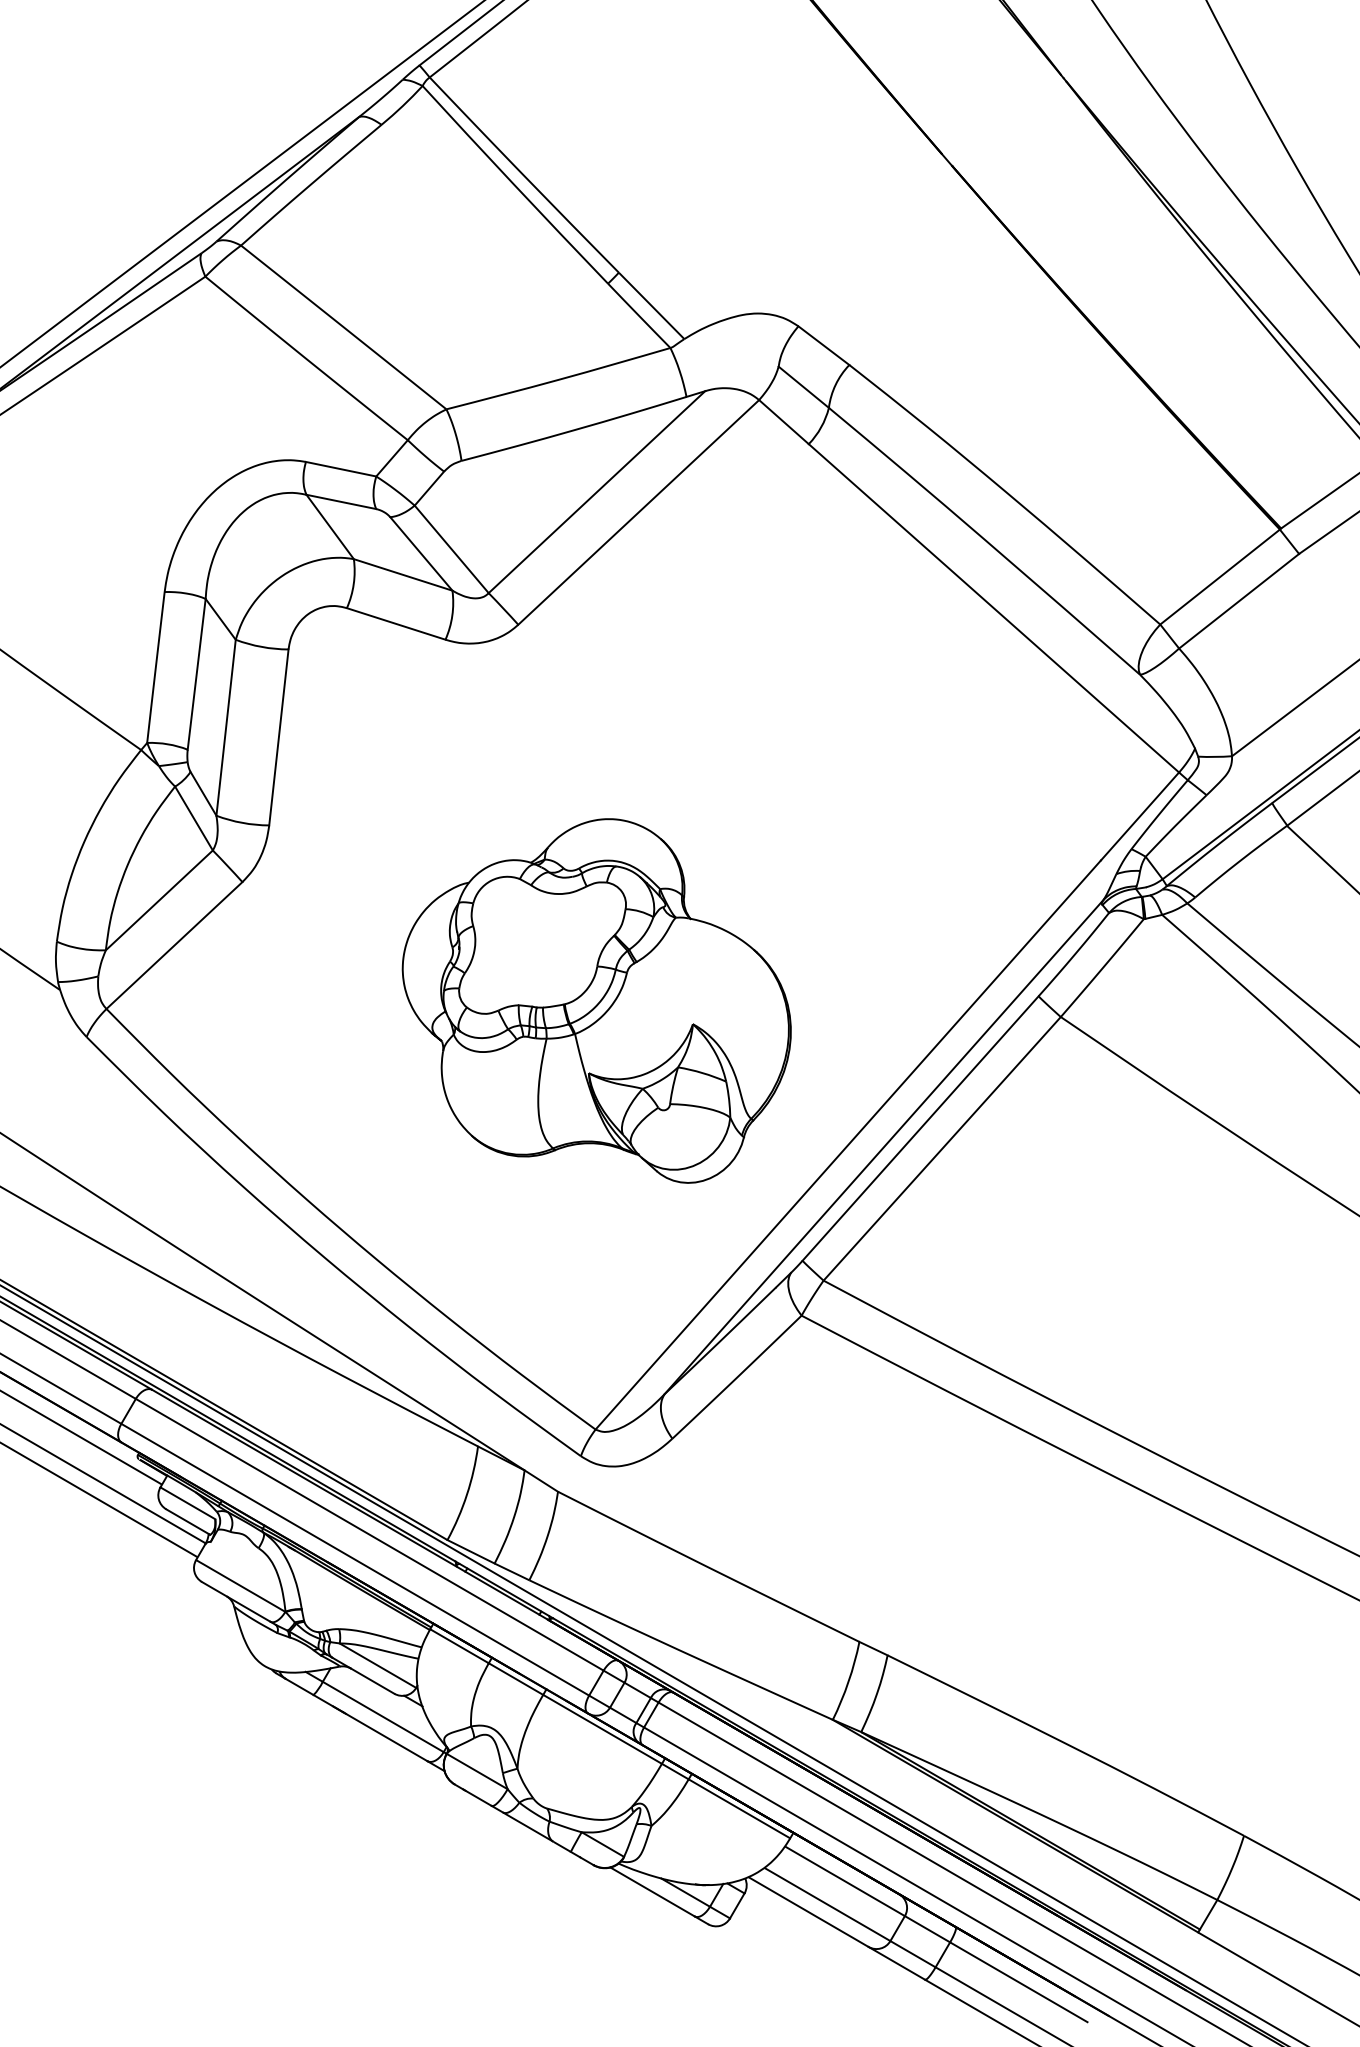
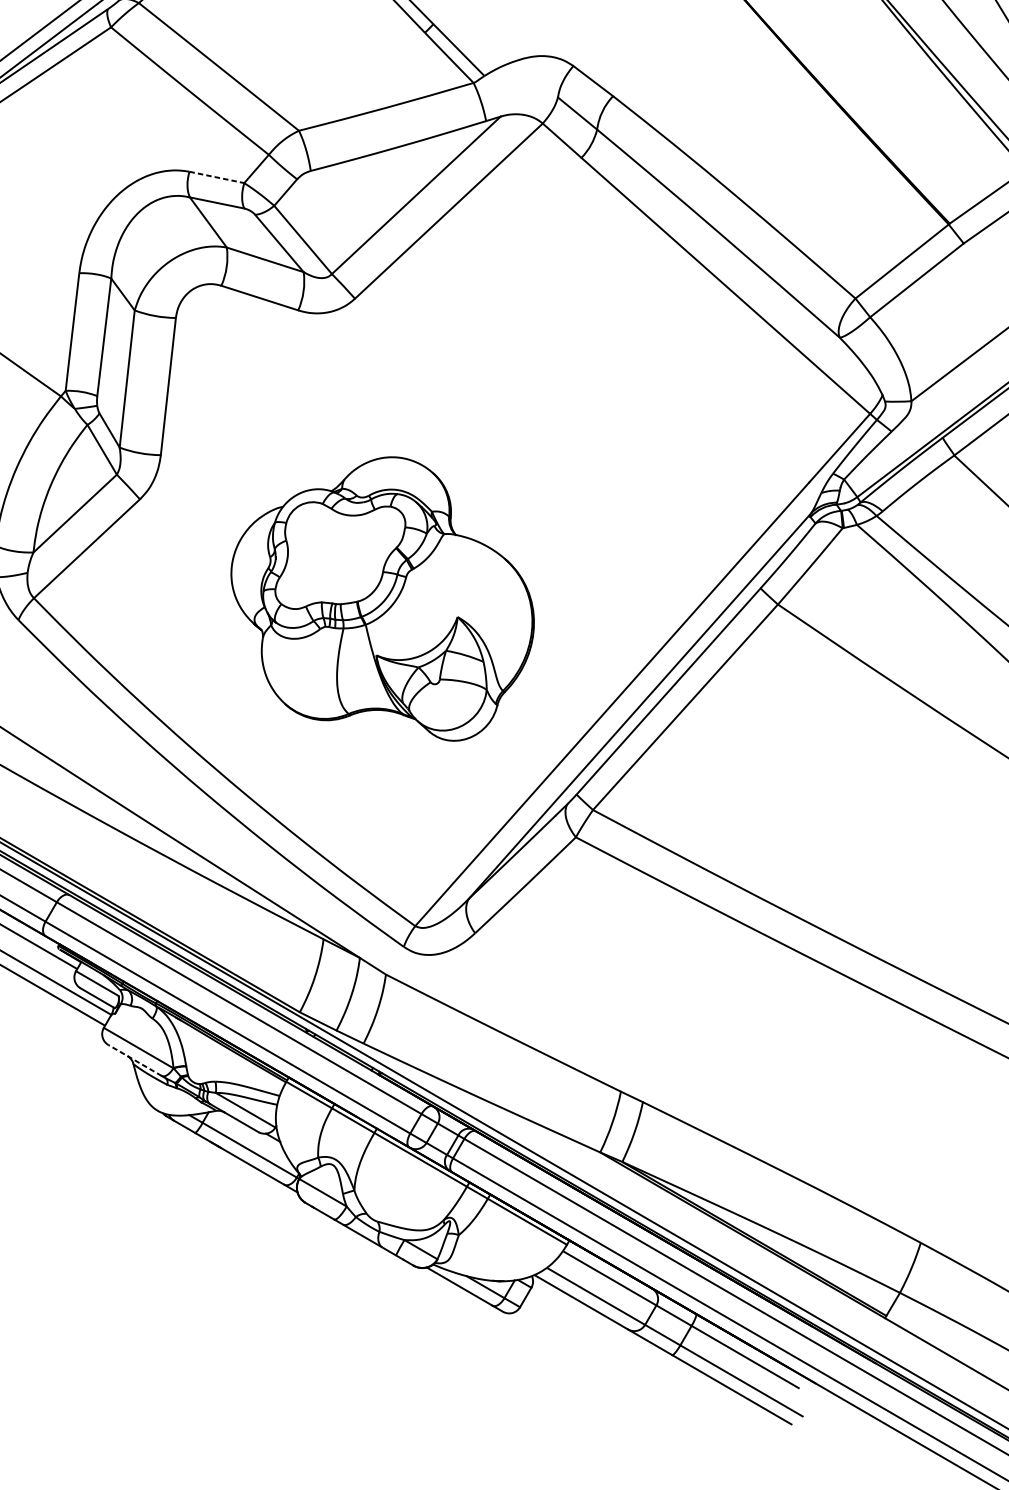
line: (341, 469) -> (217, 177), solid -> dashed
part: (596, 1000) -> (382, 598), moved
line: (236, 1601) -> (135, 1060), solid -> dashed

